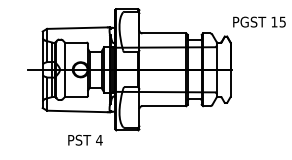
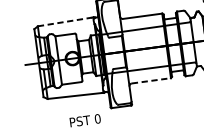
line: (77, 28) -> (64, 22), solid -> dashed
line: (164, 106) -> (151, 81), solid -> dashed
text: (99, 139) -> (97, 118), 4 -> 0

